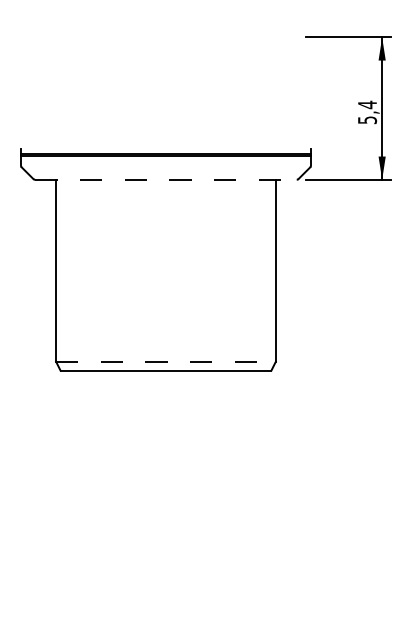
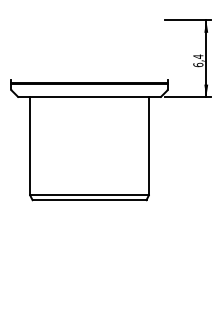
text: (367, 119) -> (198, 64), 5,4 -> 6,4
line: (165, 180) -> (89, 97), dashed -> solid
line: (167, 361) -> (90, 195), dashed -> solid

